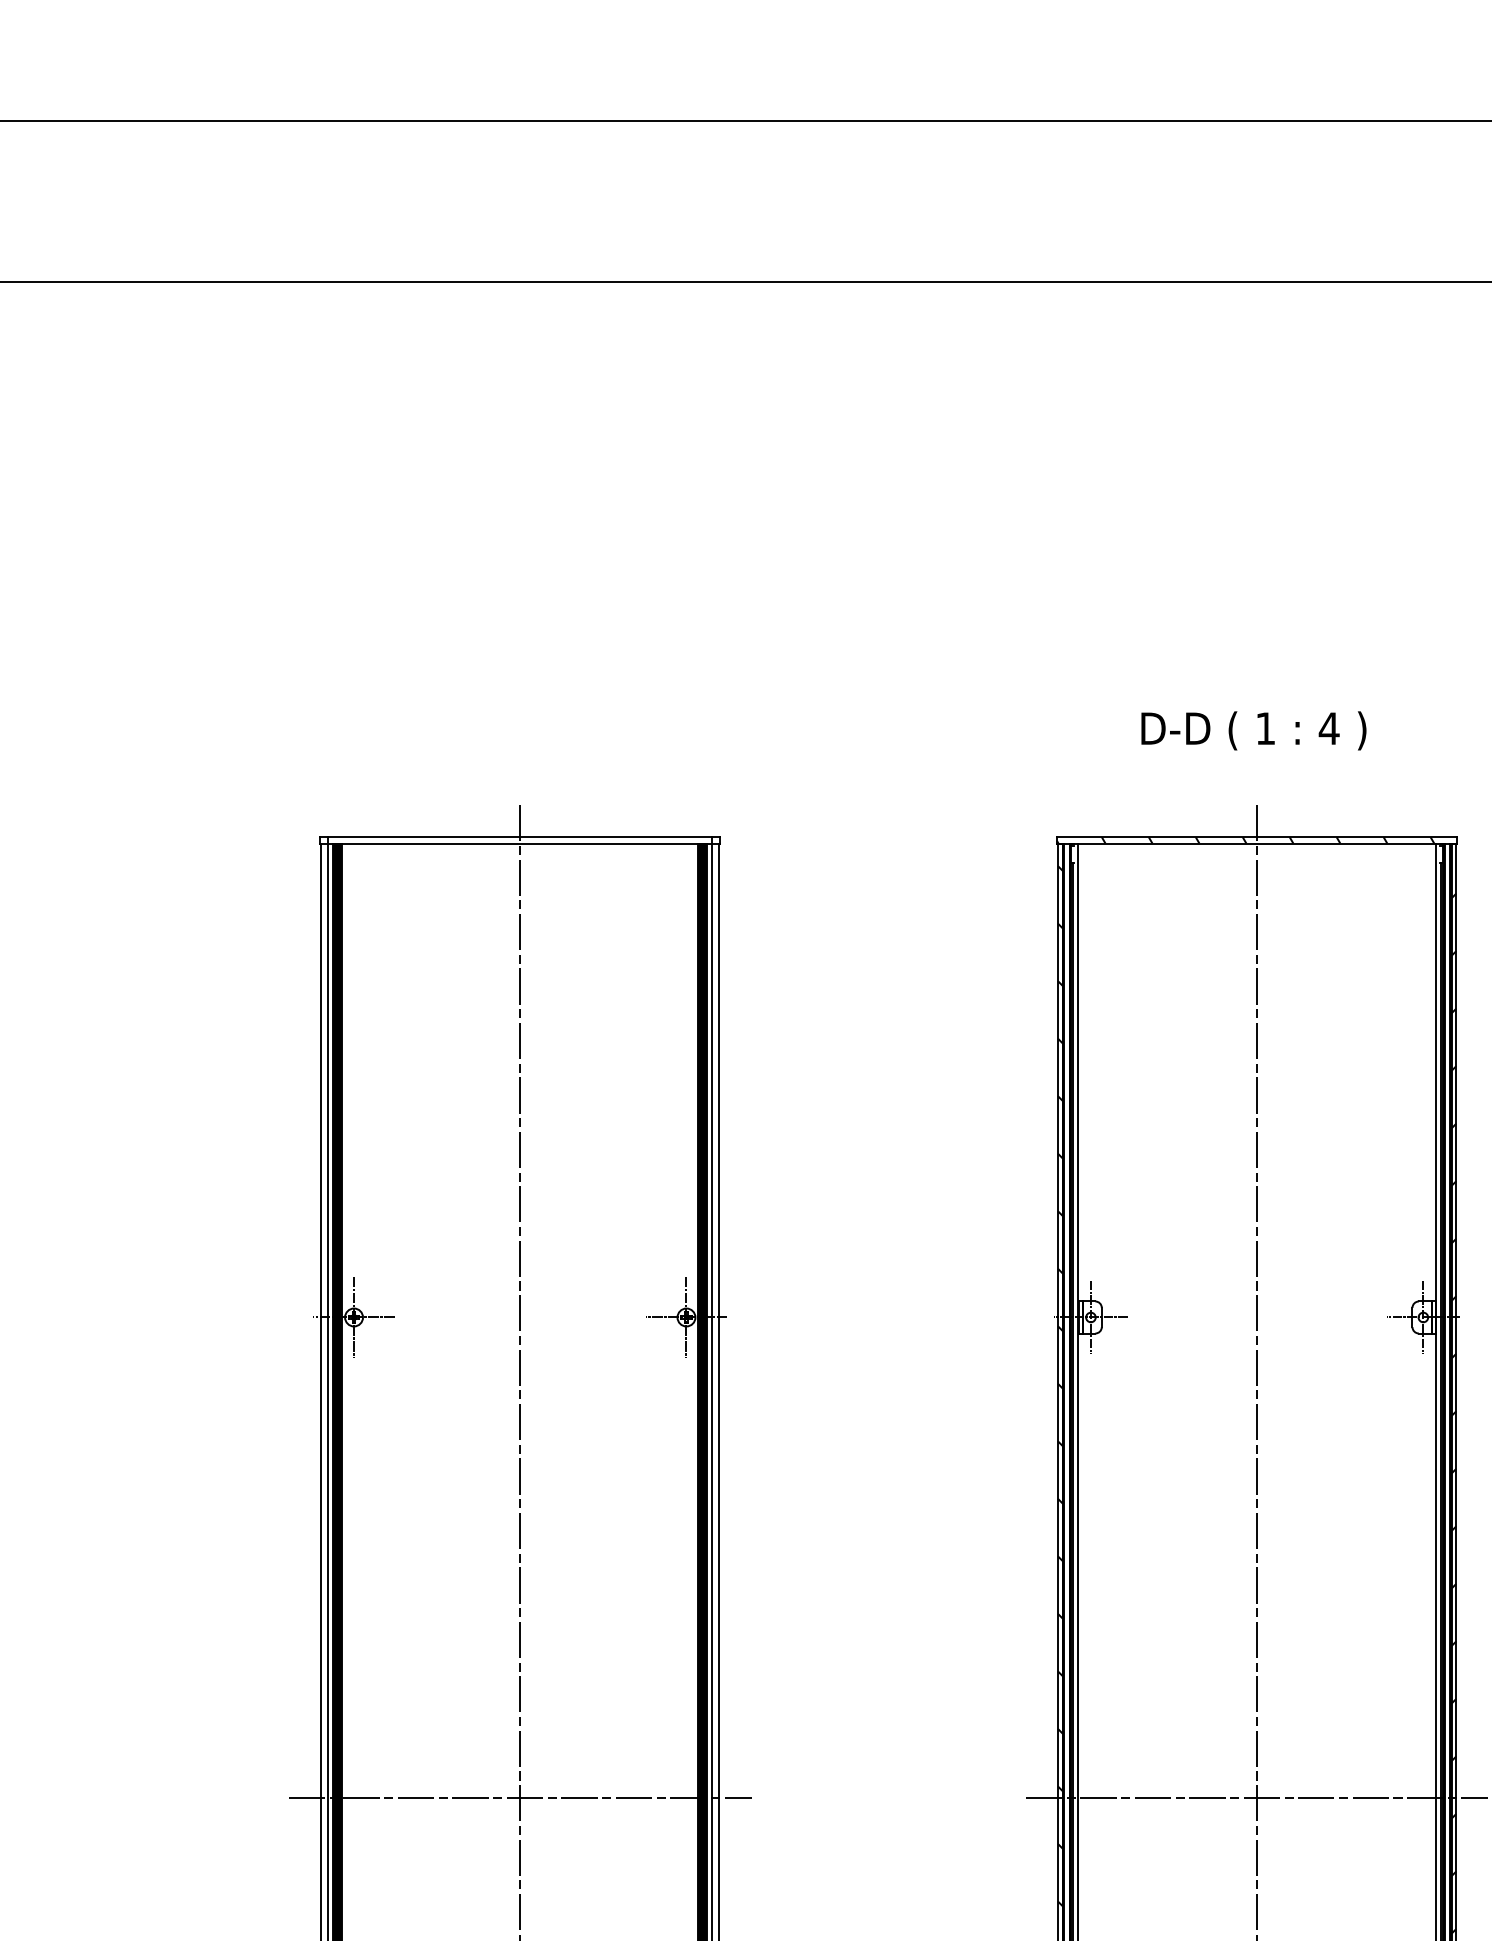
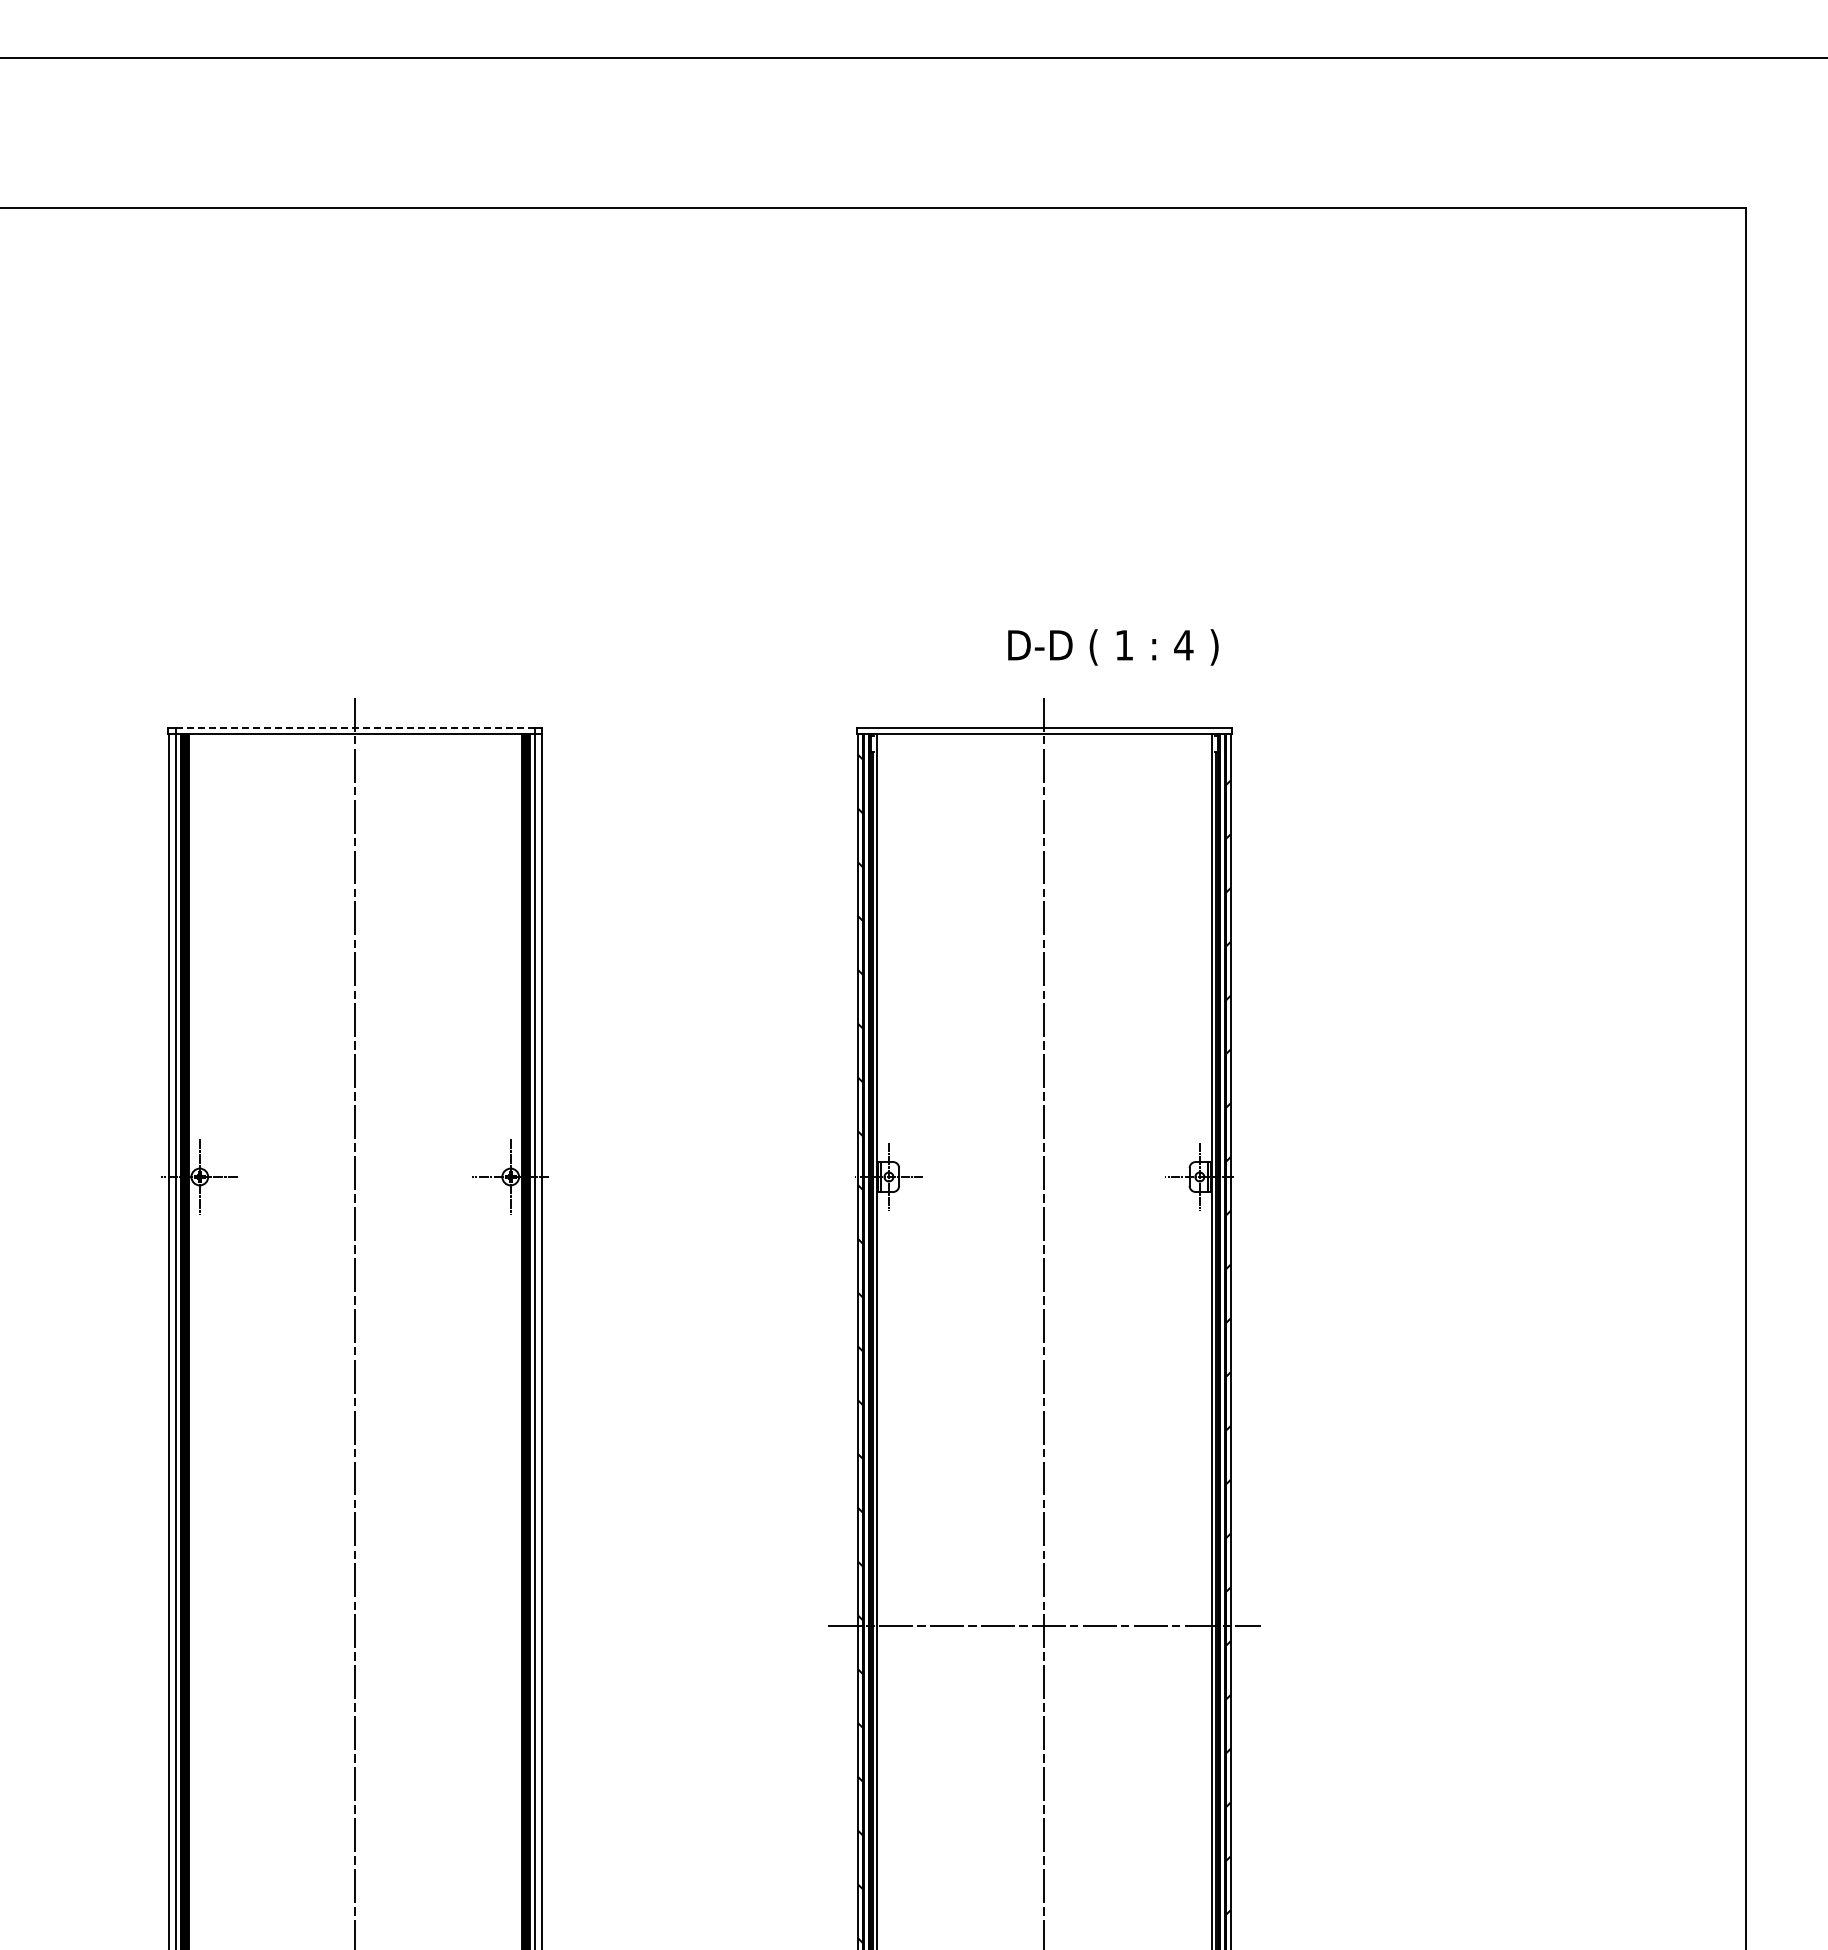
text: (1254, 730) -> (1113, 647), moved
line: (520, 836) -> (355, 727), solid -> dashed
hatch: (1245, 840) -> (1033, 730), removed
line: (520, 1798) -> (355, 1626), removed

